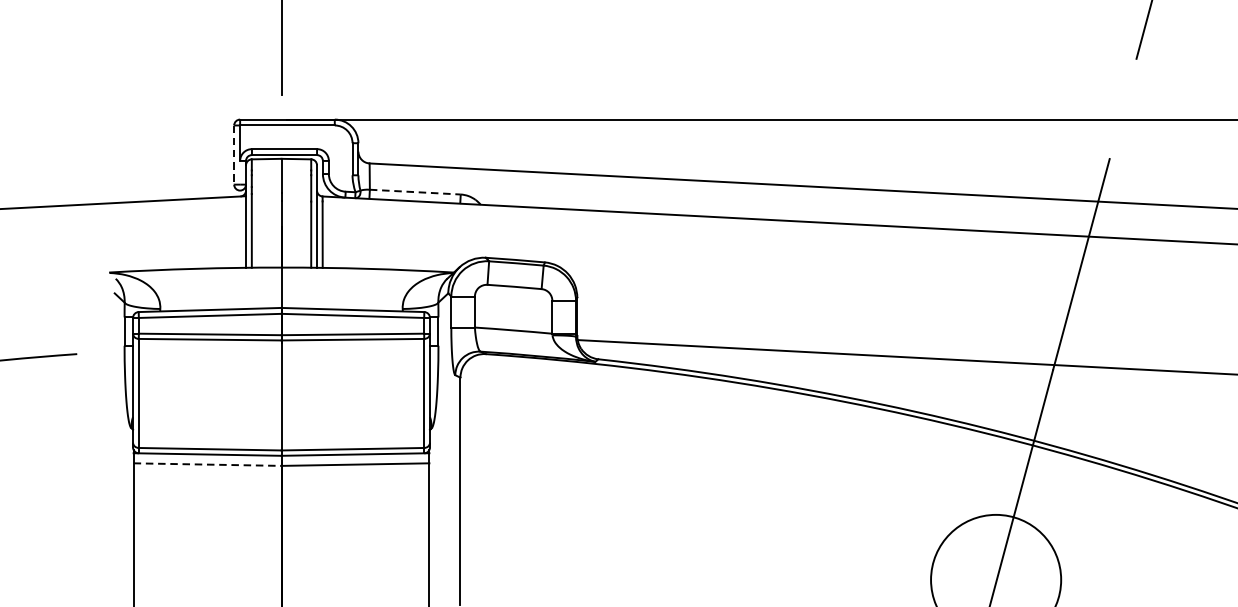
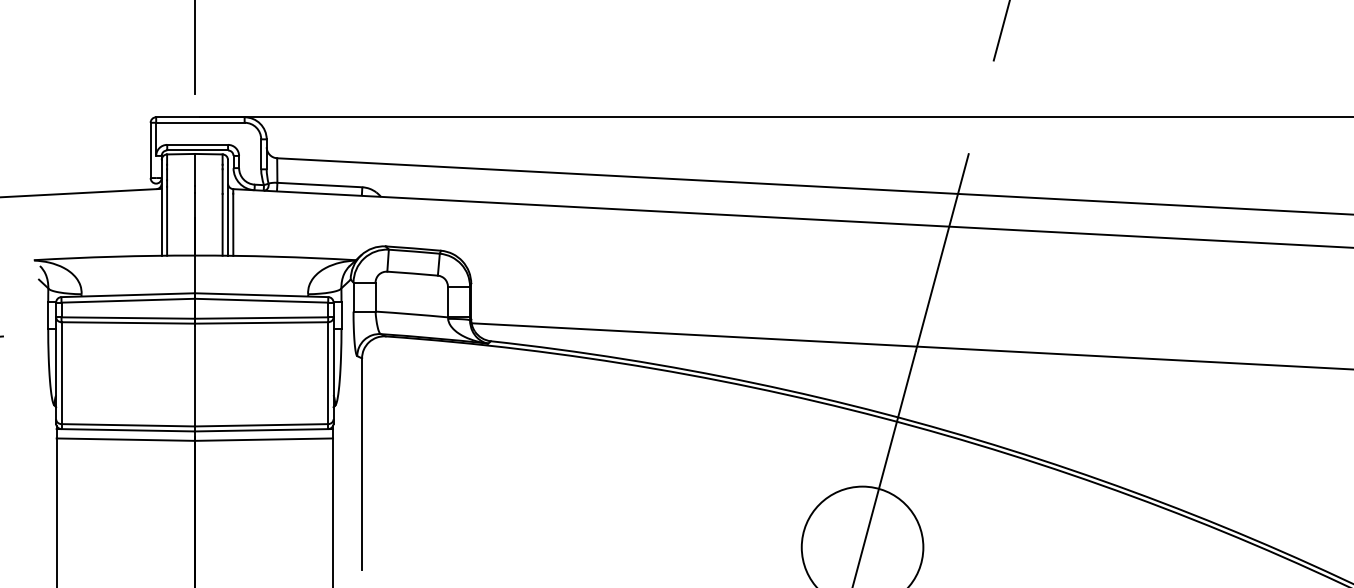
line: (234, 155) -> (150, 150), dashed -> solid
line: (414, 192) -> (319, 185), dashed -> solid
line: (208, 464) -> (126, 439), dashed -> solid

